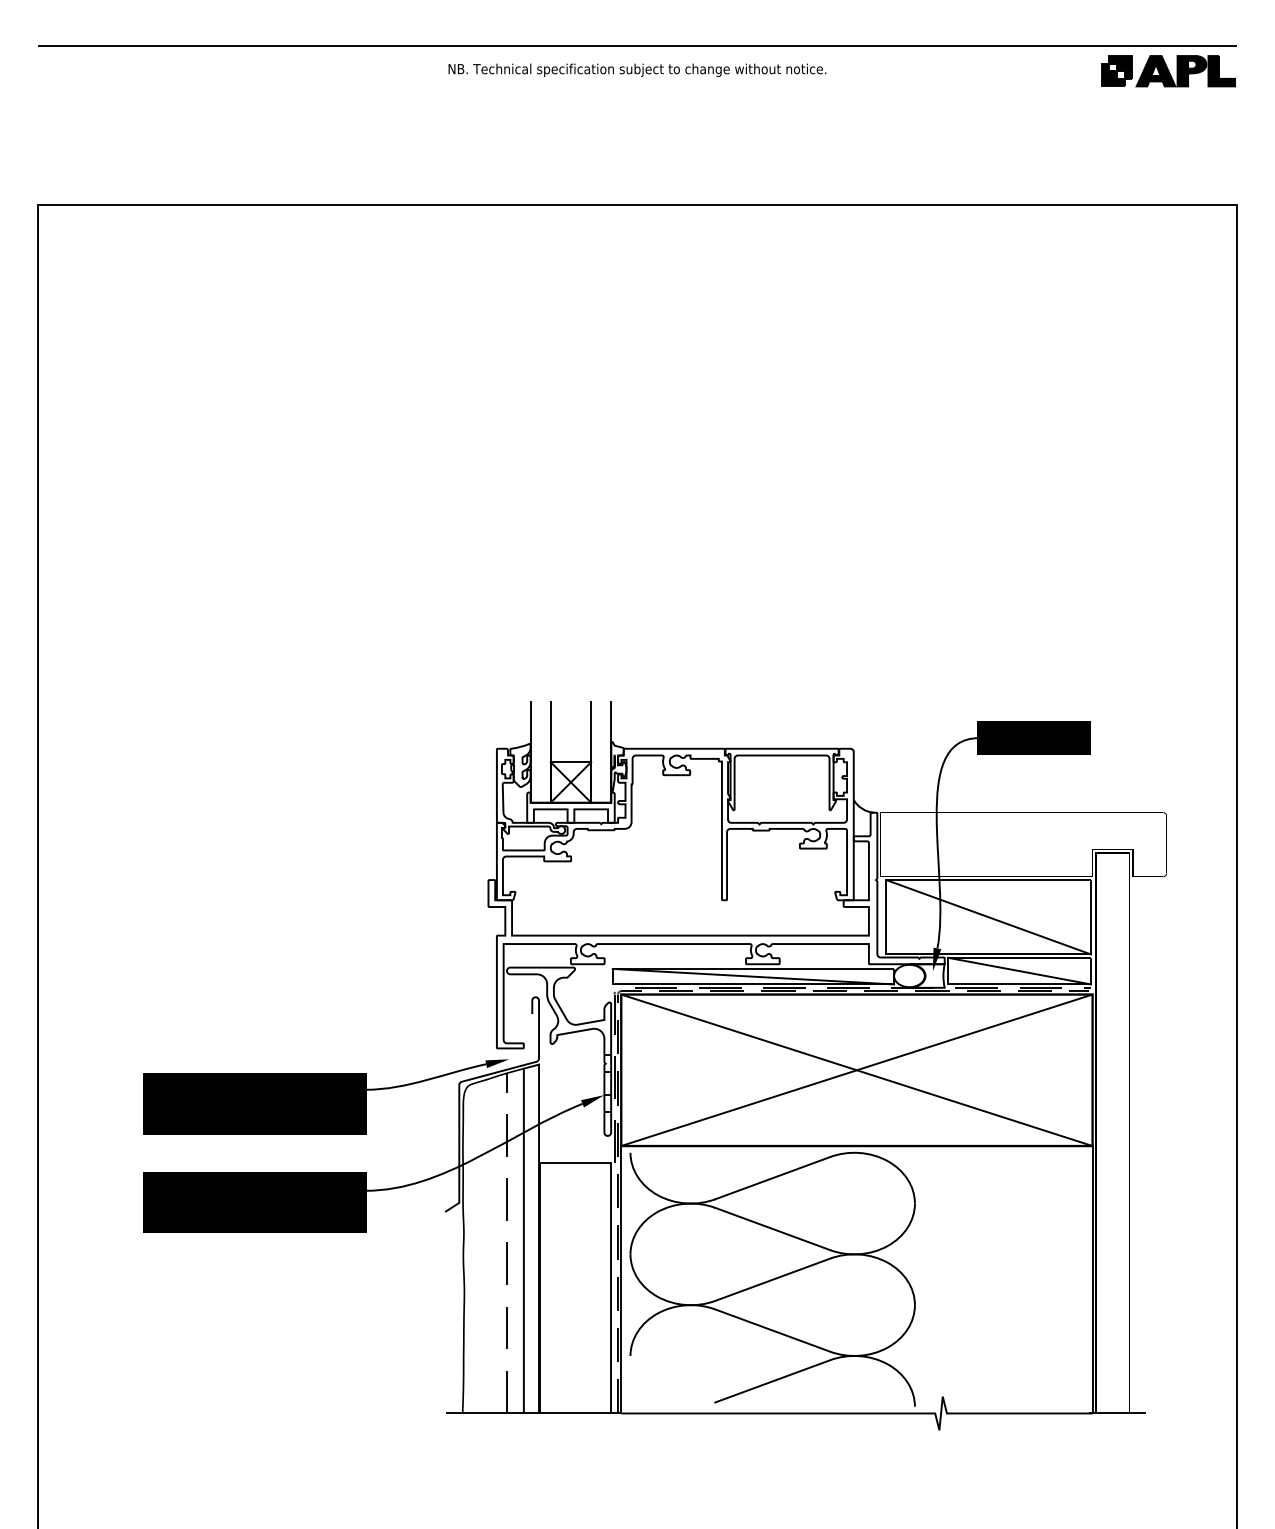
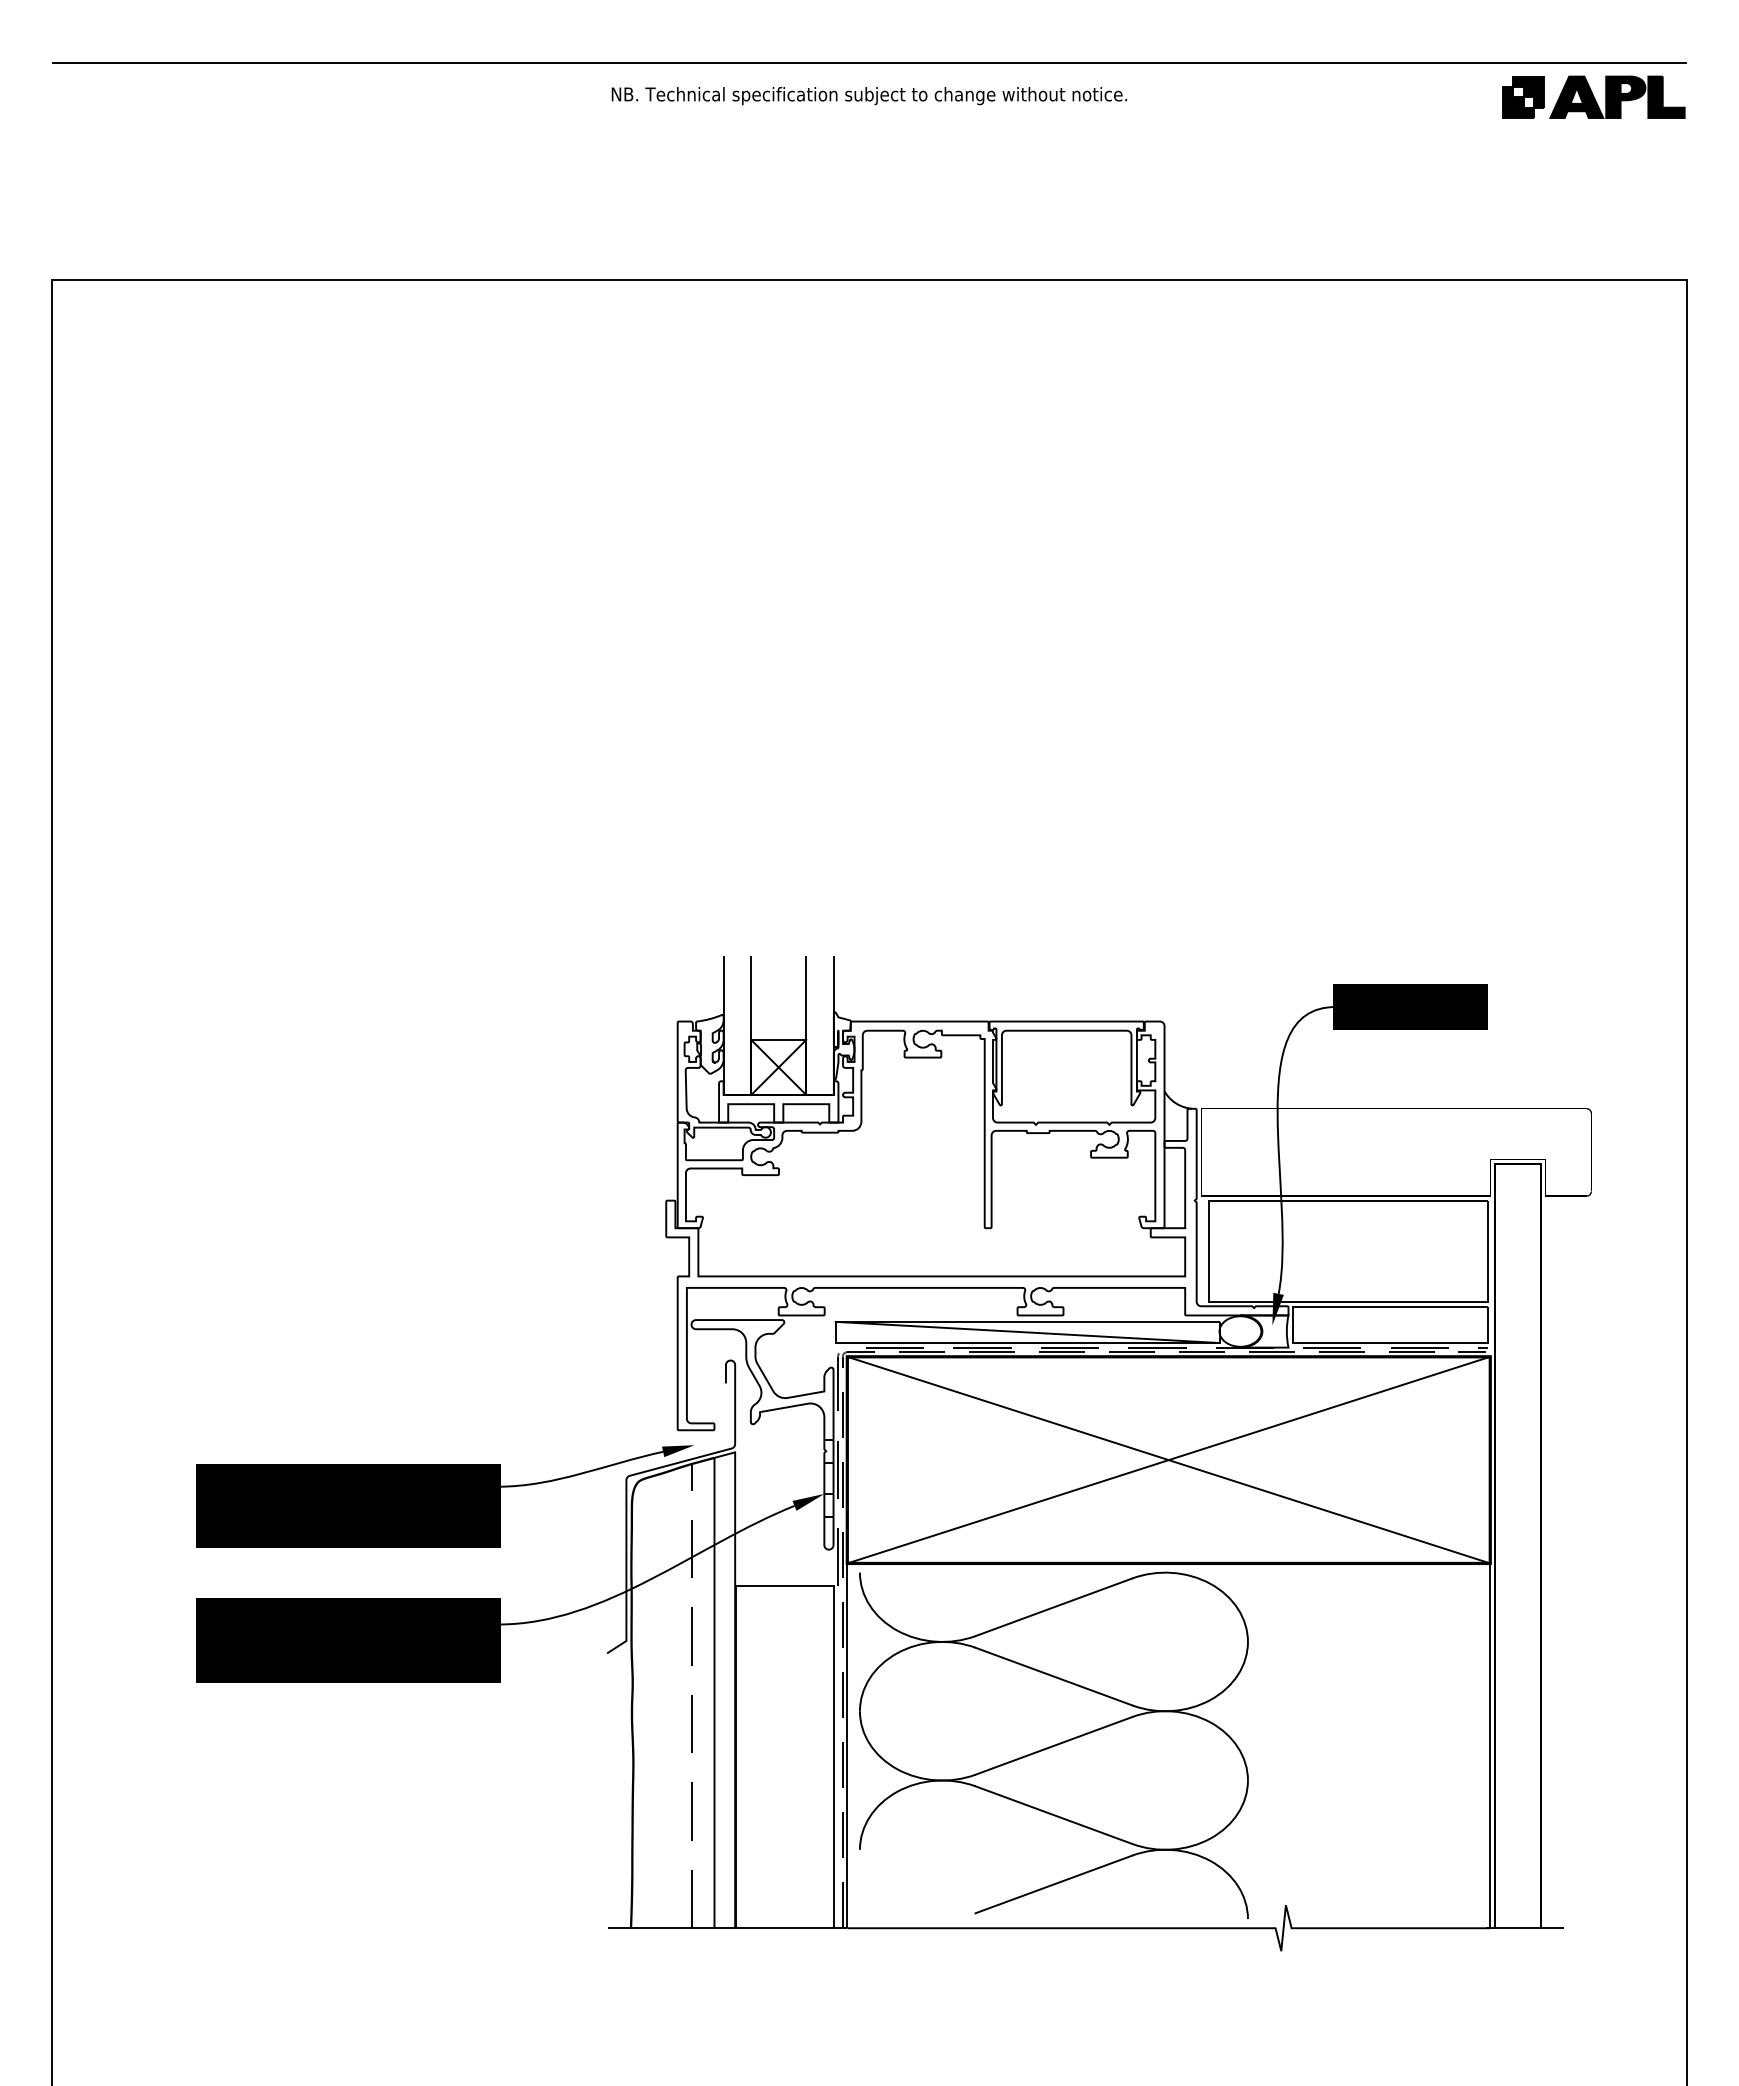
line: (988, 917) -> (1348, 1251), removed
line: (1019, 970) -> (1390, 1324), removed

